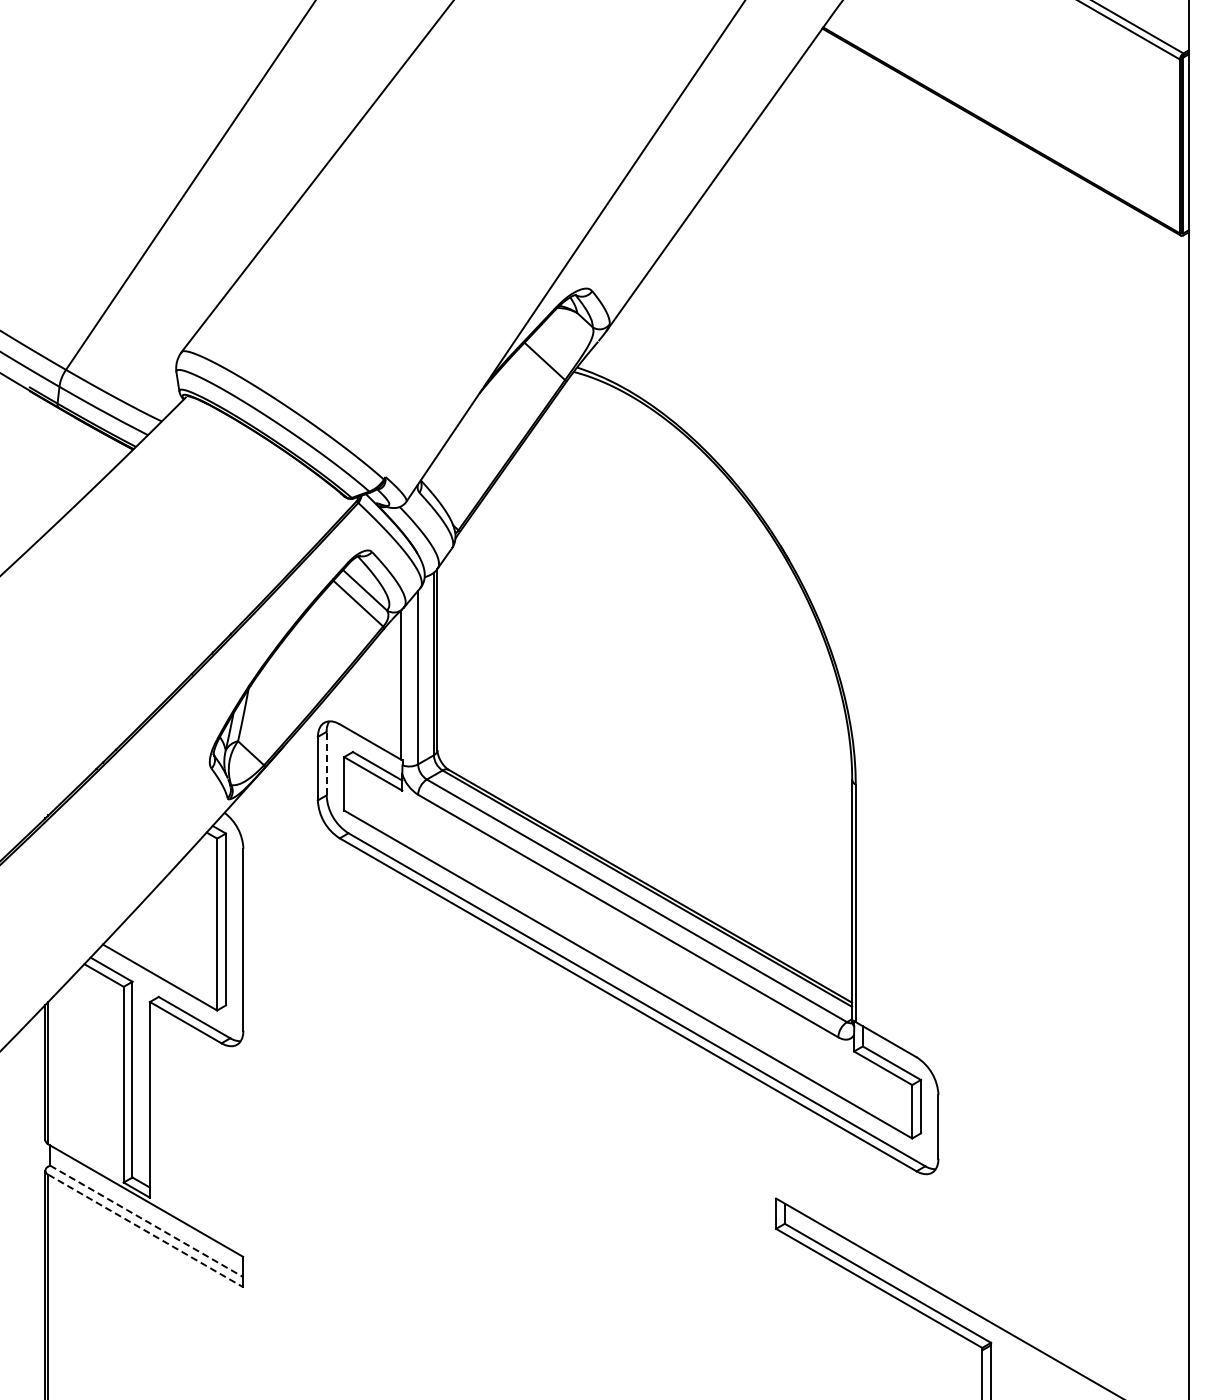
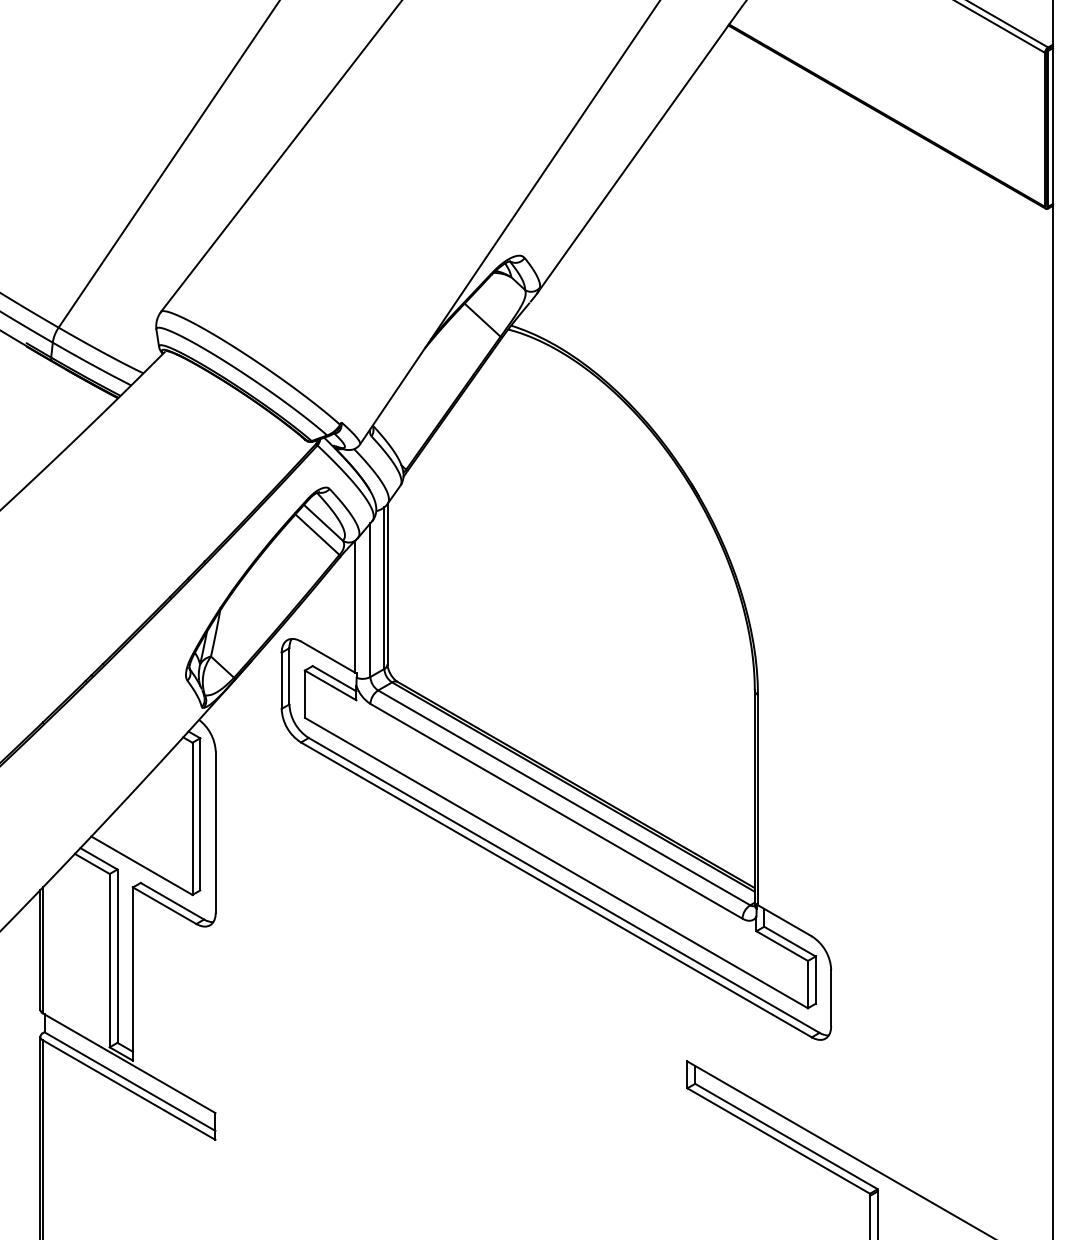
line: (326, 763) -> (289, 676), dashed -> solid
line: (147, 1221) -> (130, 1081), dashed -> solid
line: (146, 1231) -> (129, 1090), dashed -> solid

